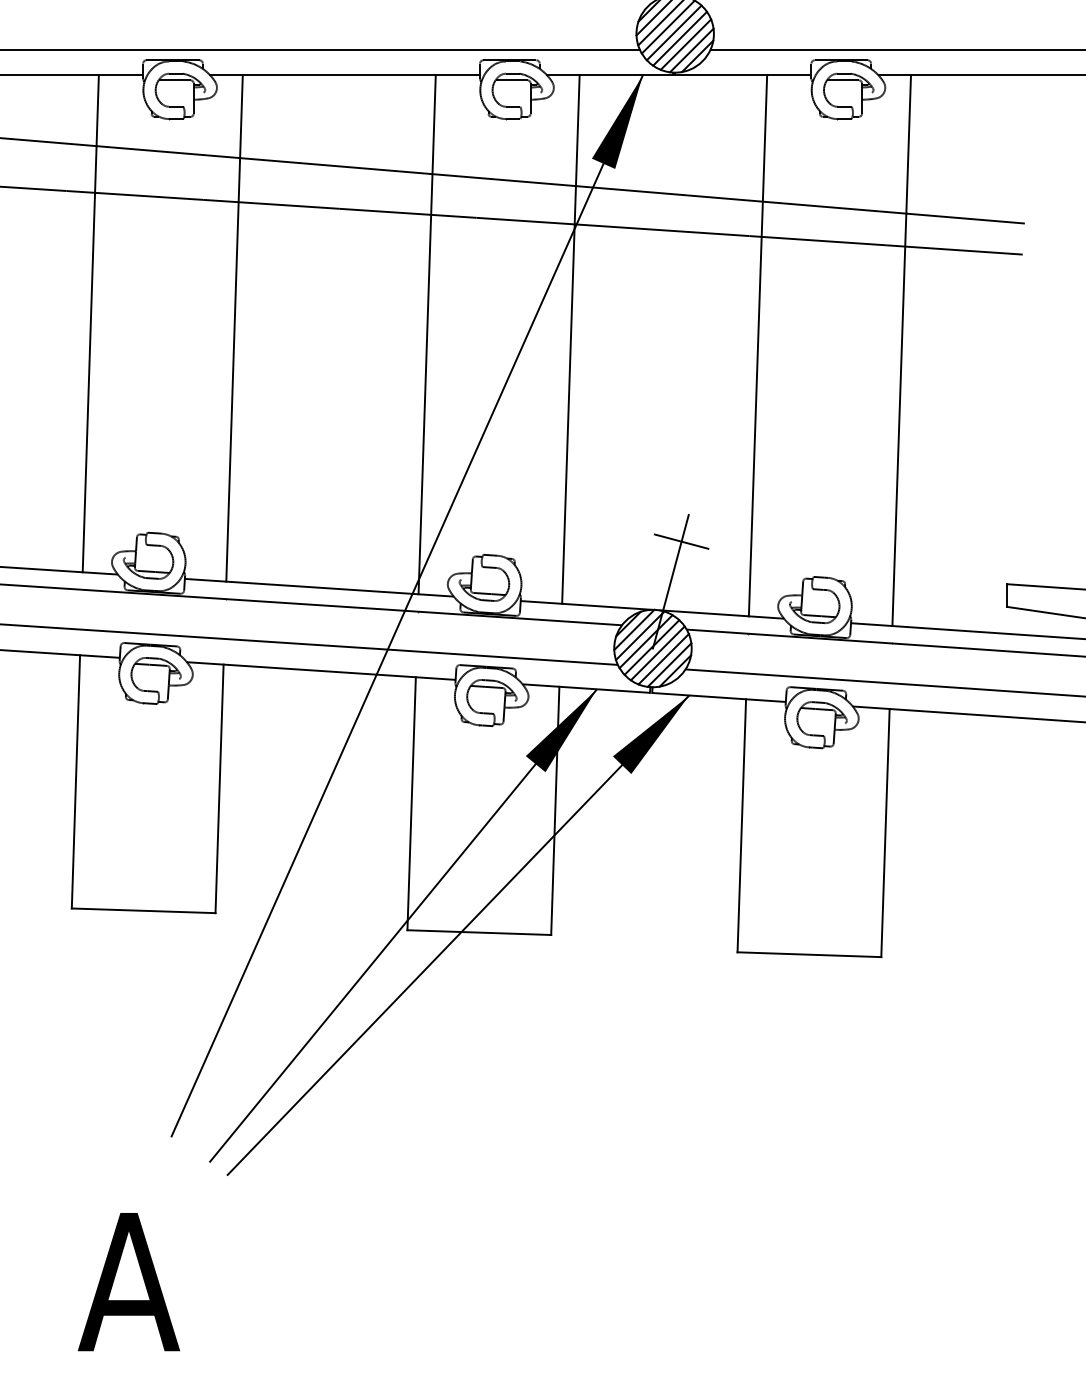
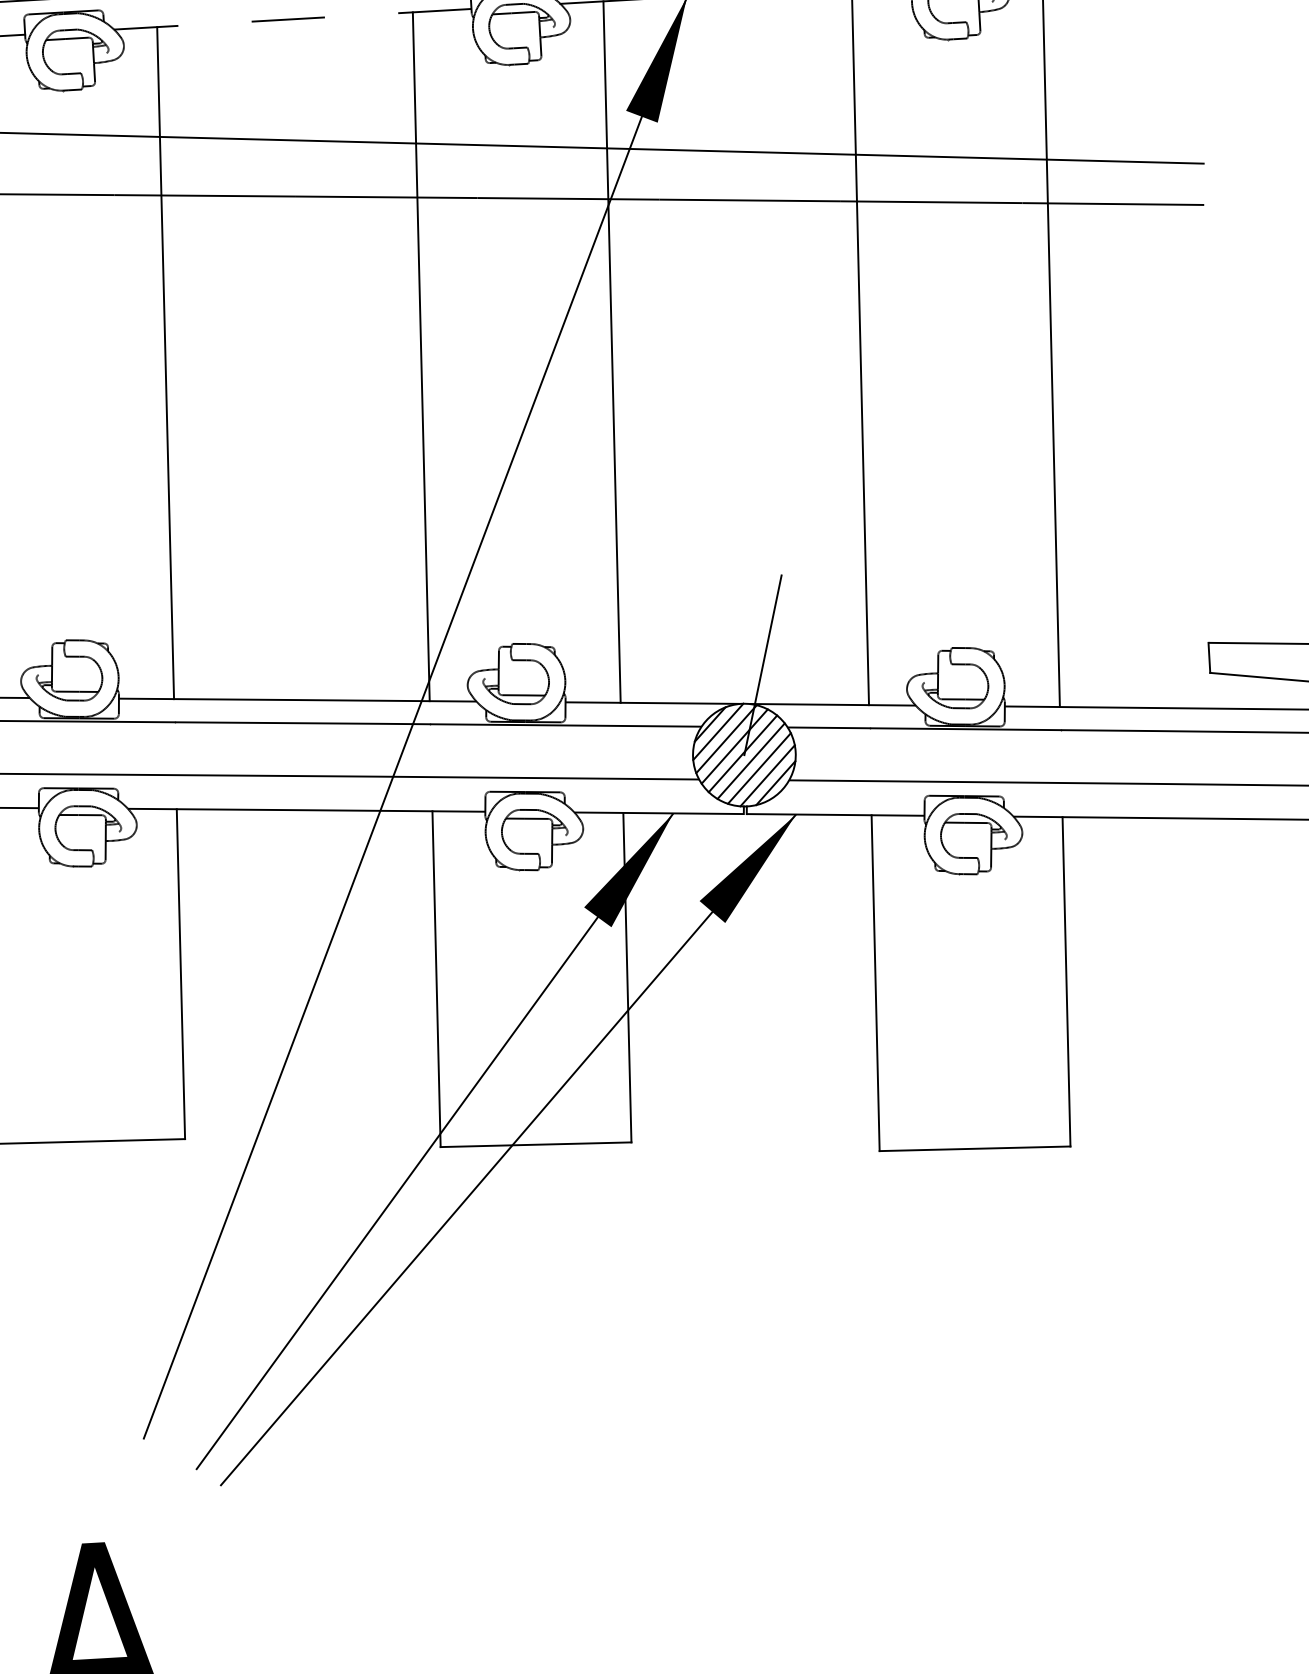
line: (345, 75) -> (293, 19), solid -> dashed
line: (681, 541) -> (774, 611), removed

